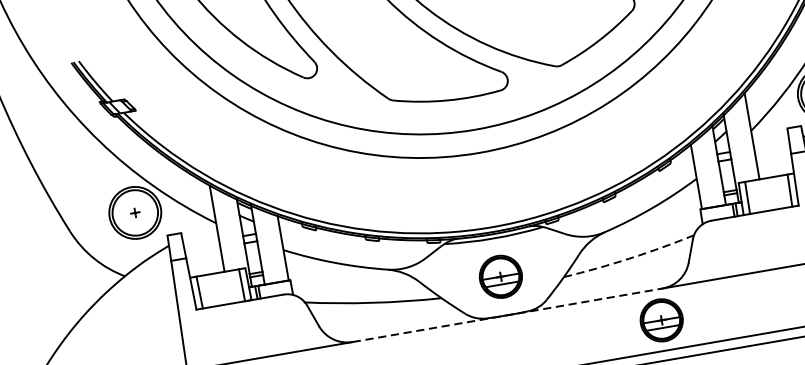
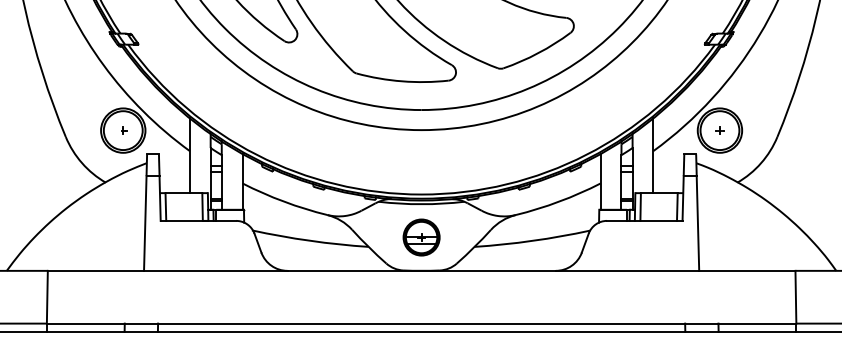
arc: (629, 258) -> (532, 240), dashed -> solid
line: (508, 314) -> (422, 270), dashed -> solid
part: (661, 320) -> (550, 297), removed

